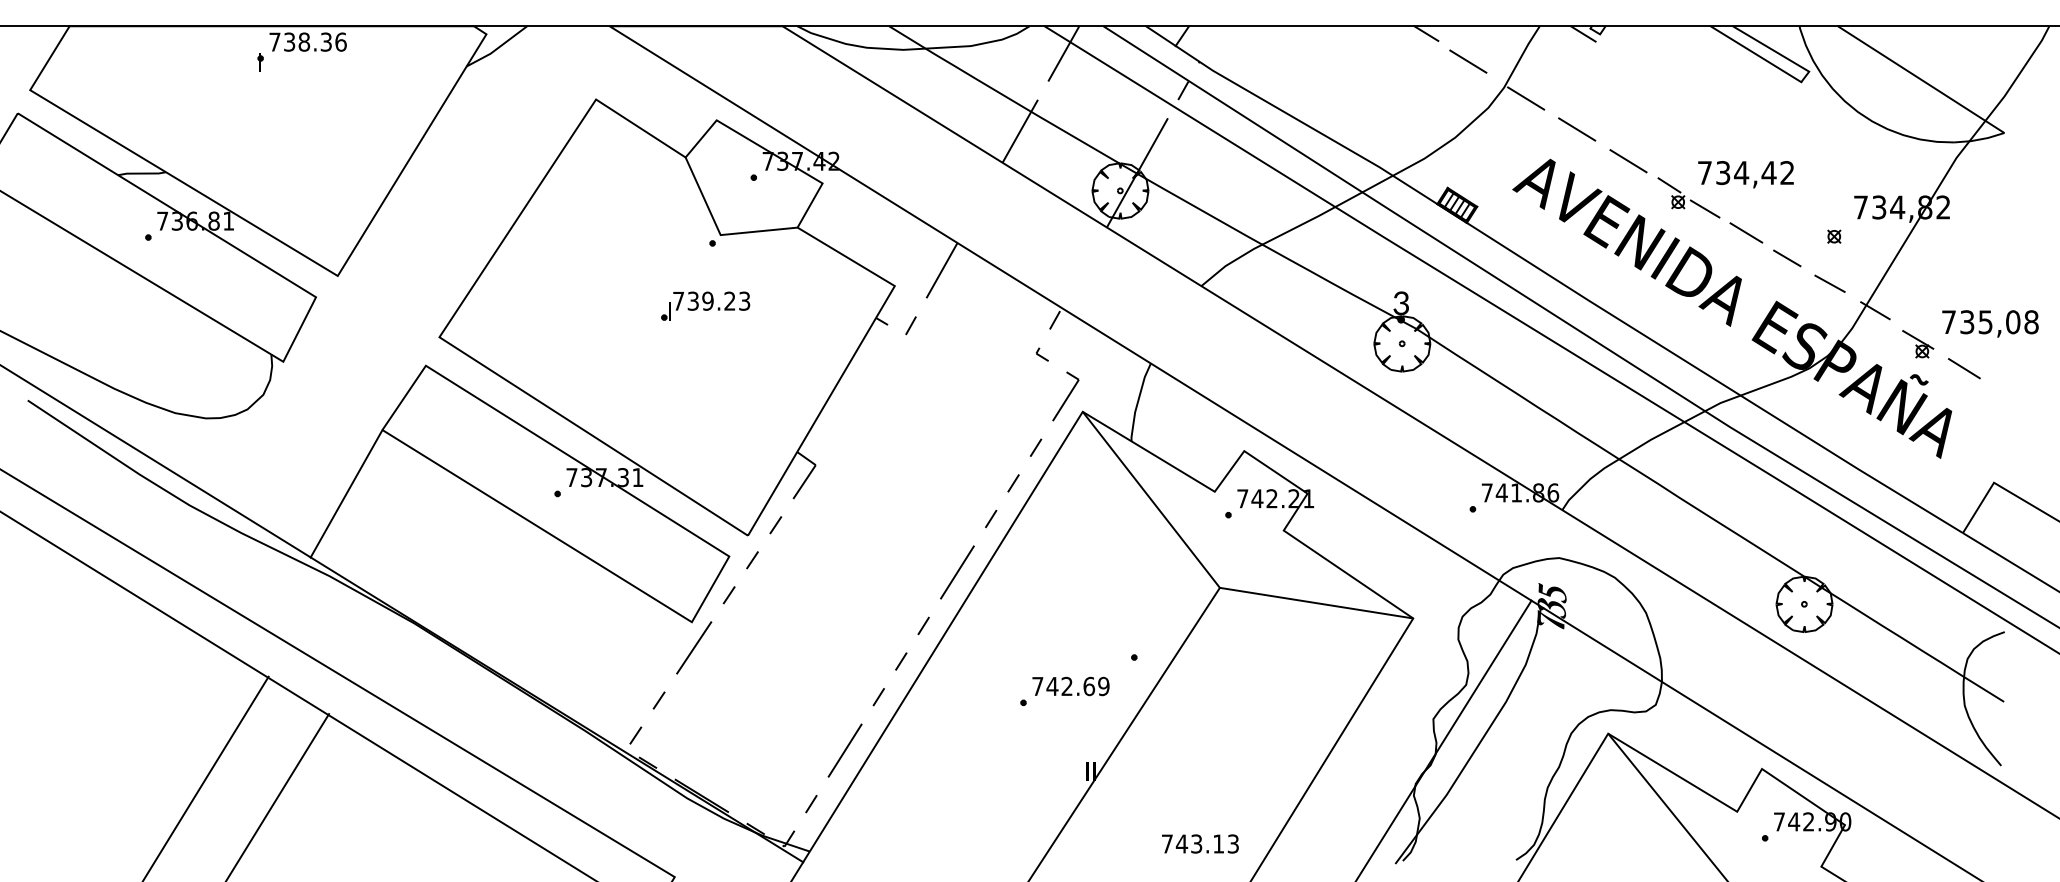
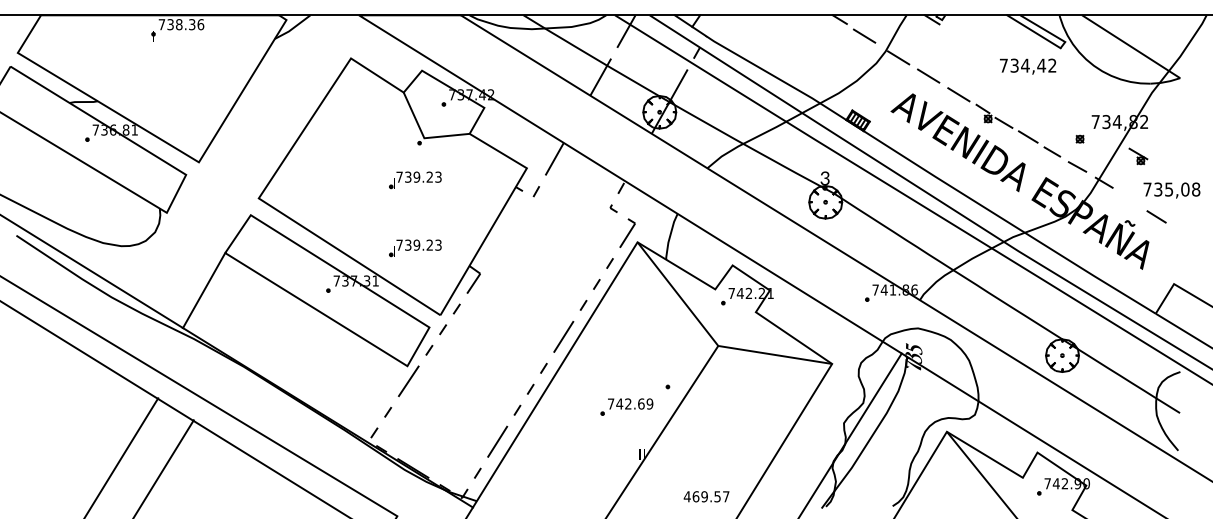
text: (1746, 174) -> (1028, 66), moved
part: (1918, 344) -> (1138, 156), moved
part: (705, 422) -> (415, 248), added
text: (1199, 843) -> (706, 496), 743.13 -> 469.57

